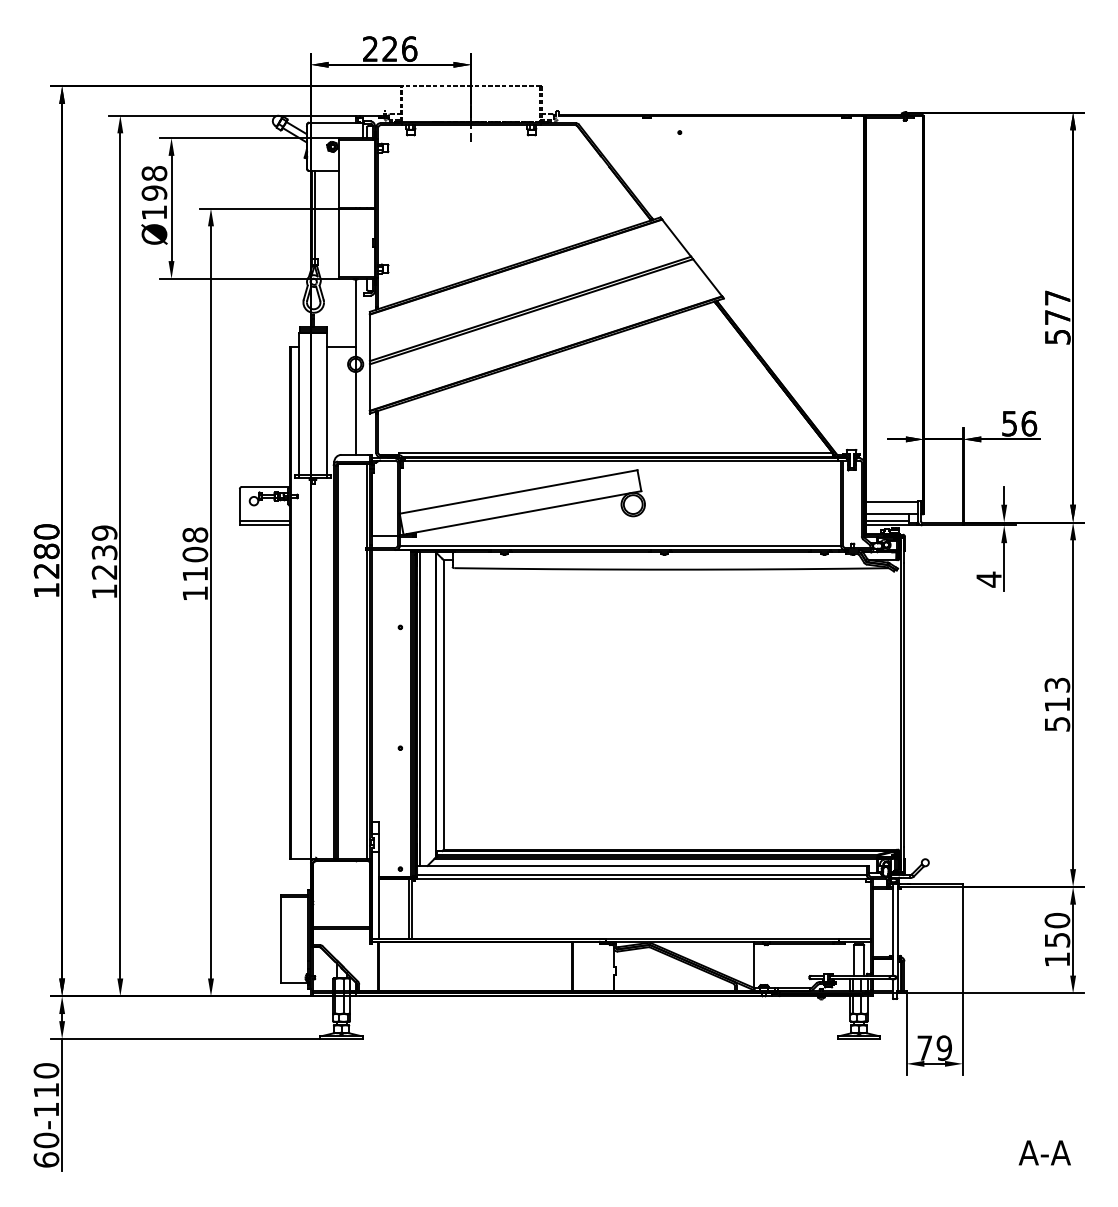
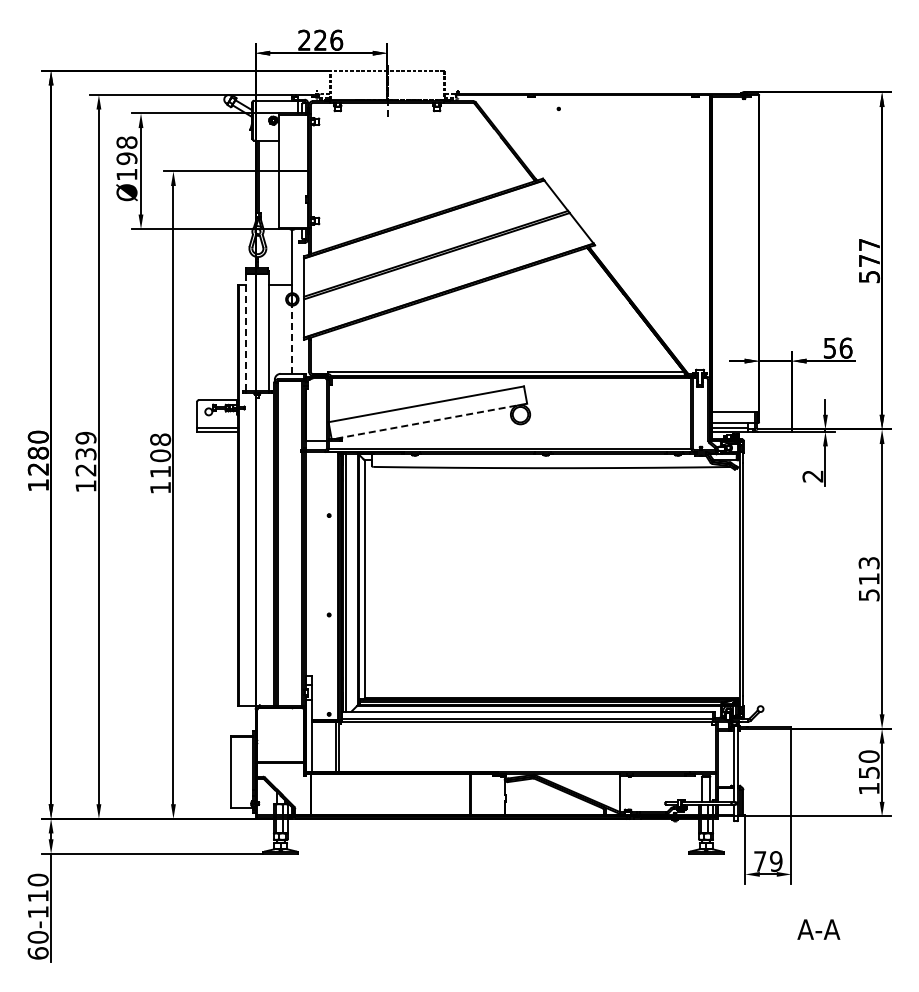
line: (298, 403) -> (245, 331), solid -> dashed
line: (355, 413) -> (292, 339), solid -> dashed
line: (521, 512) -> (428, 421), solid -> dashed
text: (988, 579) -> (812, 476), 4 -> 2
text: (1044, 1152) -> (818, 929), moved

